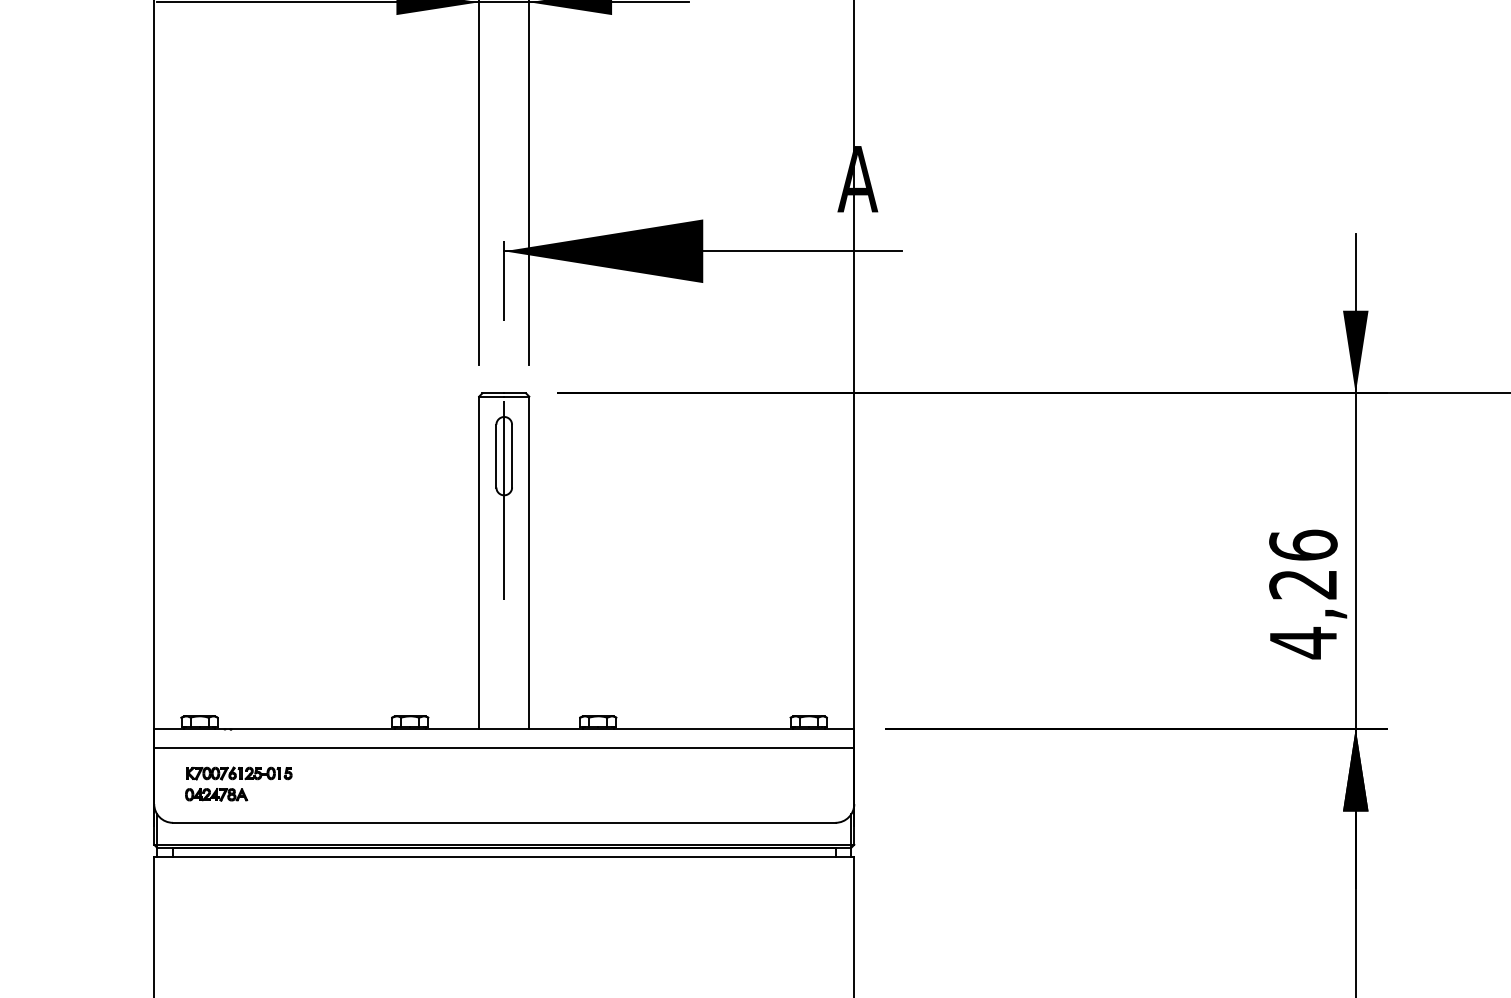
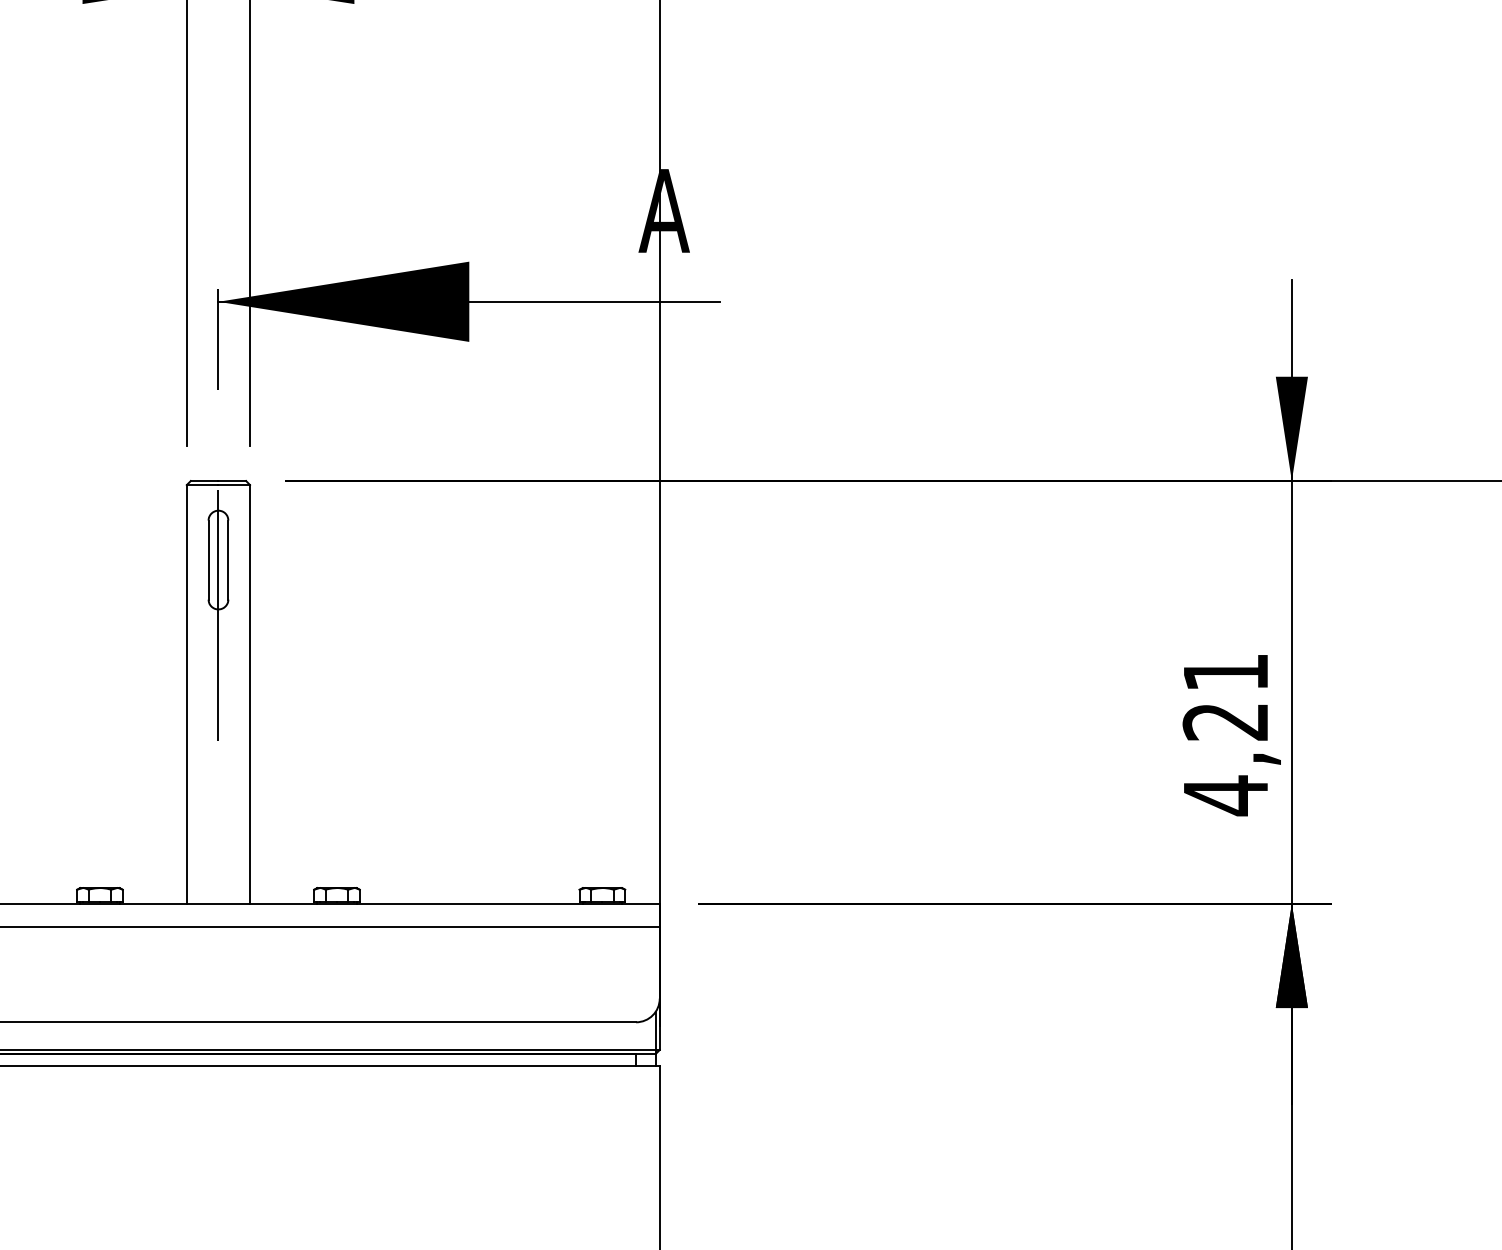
text: (1303, 544) -> (1226, 671), 4,26 -> 4,21

